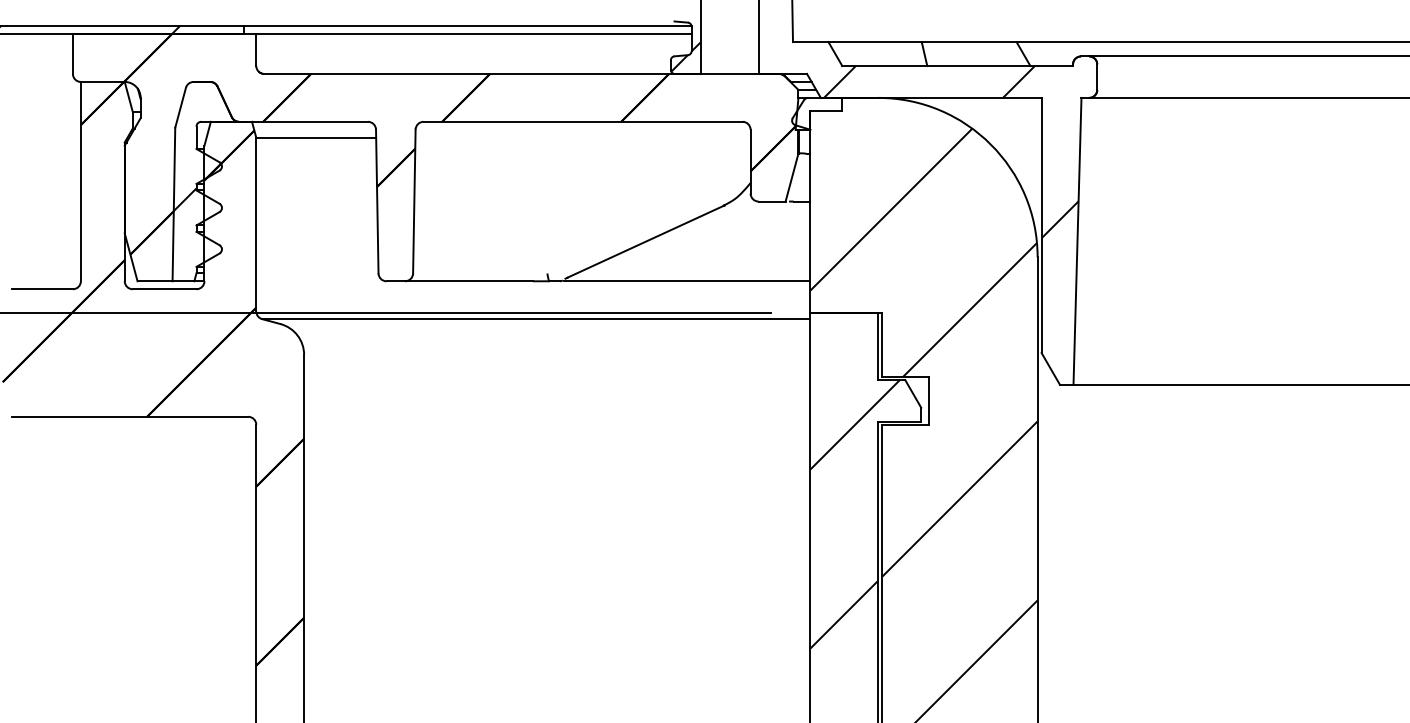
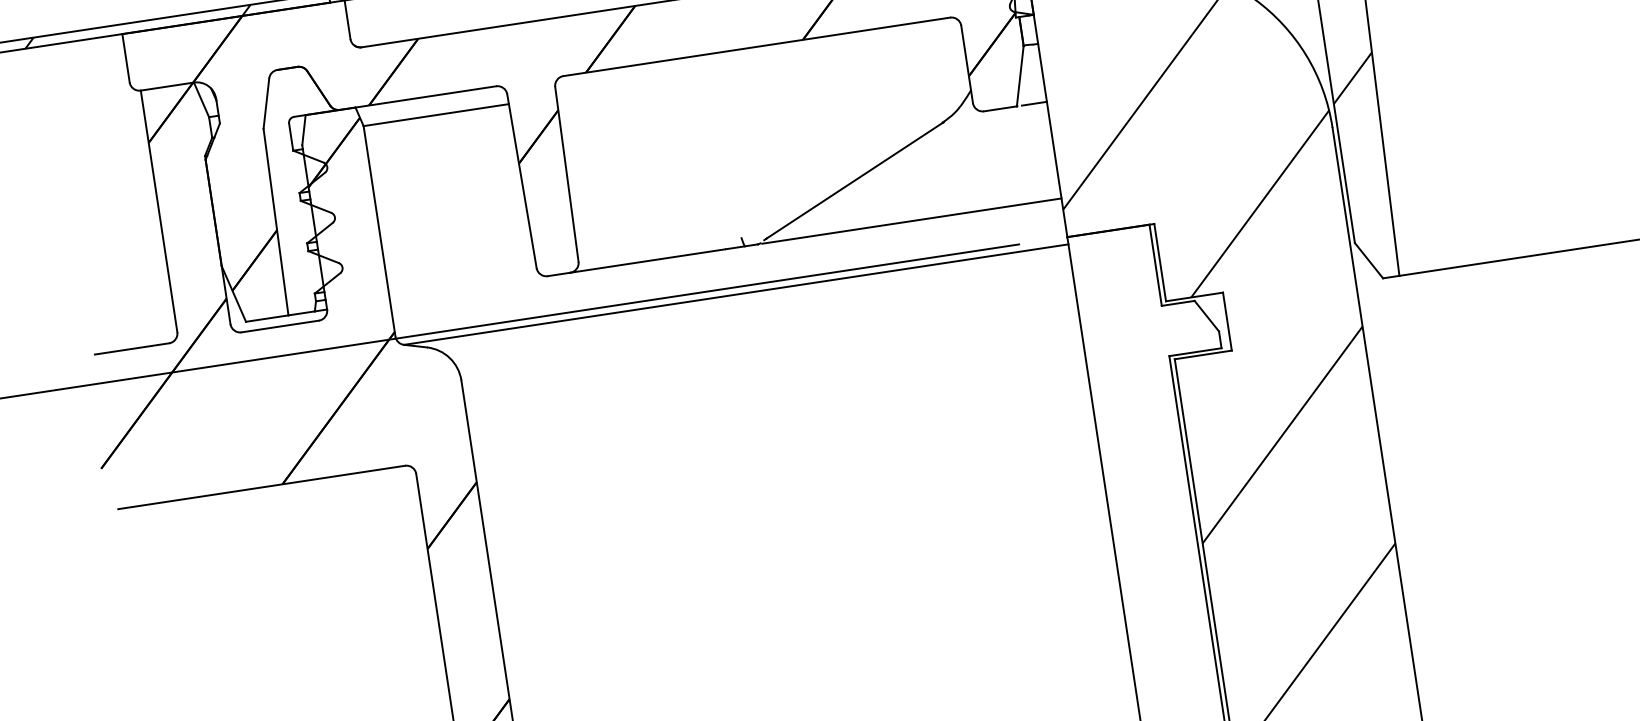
hatch: (197, 187) -> (301, 197), removed
hatch: (854, 514) -> (1157, 473), removed

